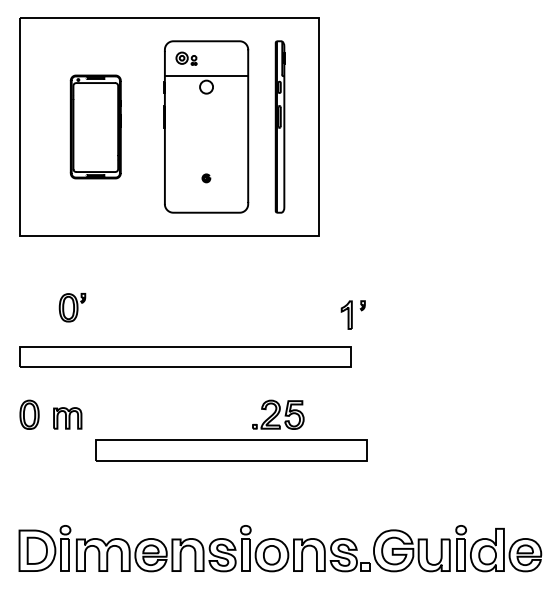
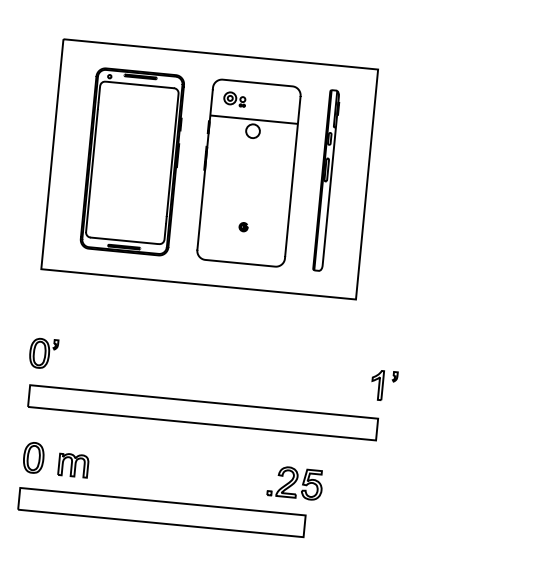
part: (95, 126) -> (132, 161), size x1.67
part: (72, 307) -> (43, 353), moved
part: (231, 450) -> (162, 512), moved

